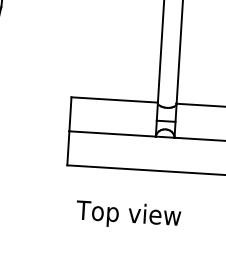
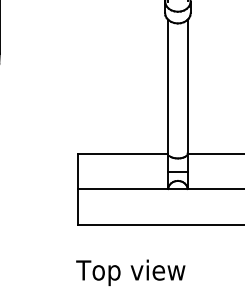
text: (128, 215) -> (130, 272), moved

